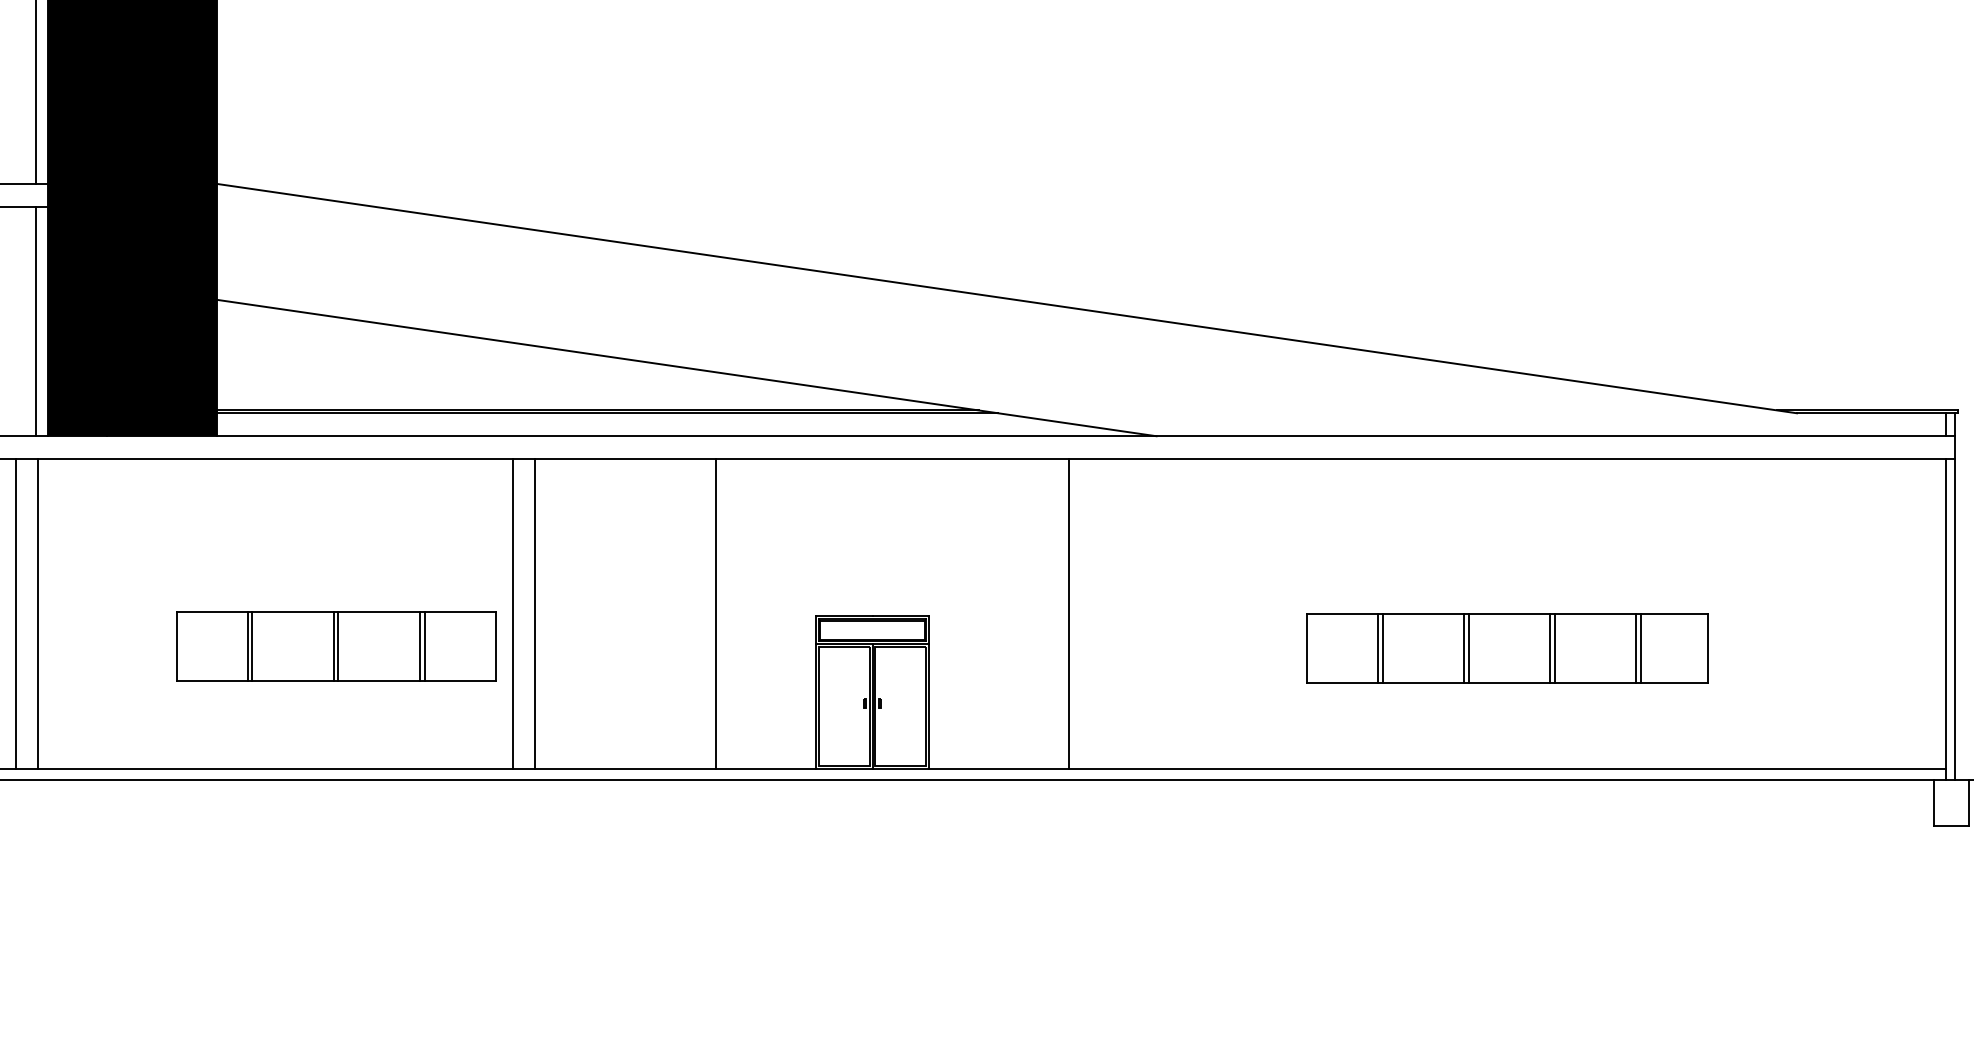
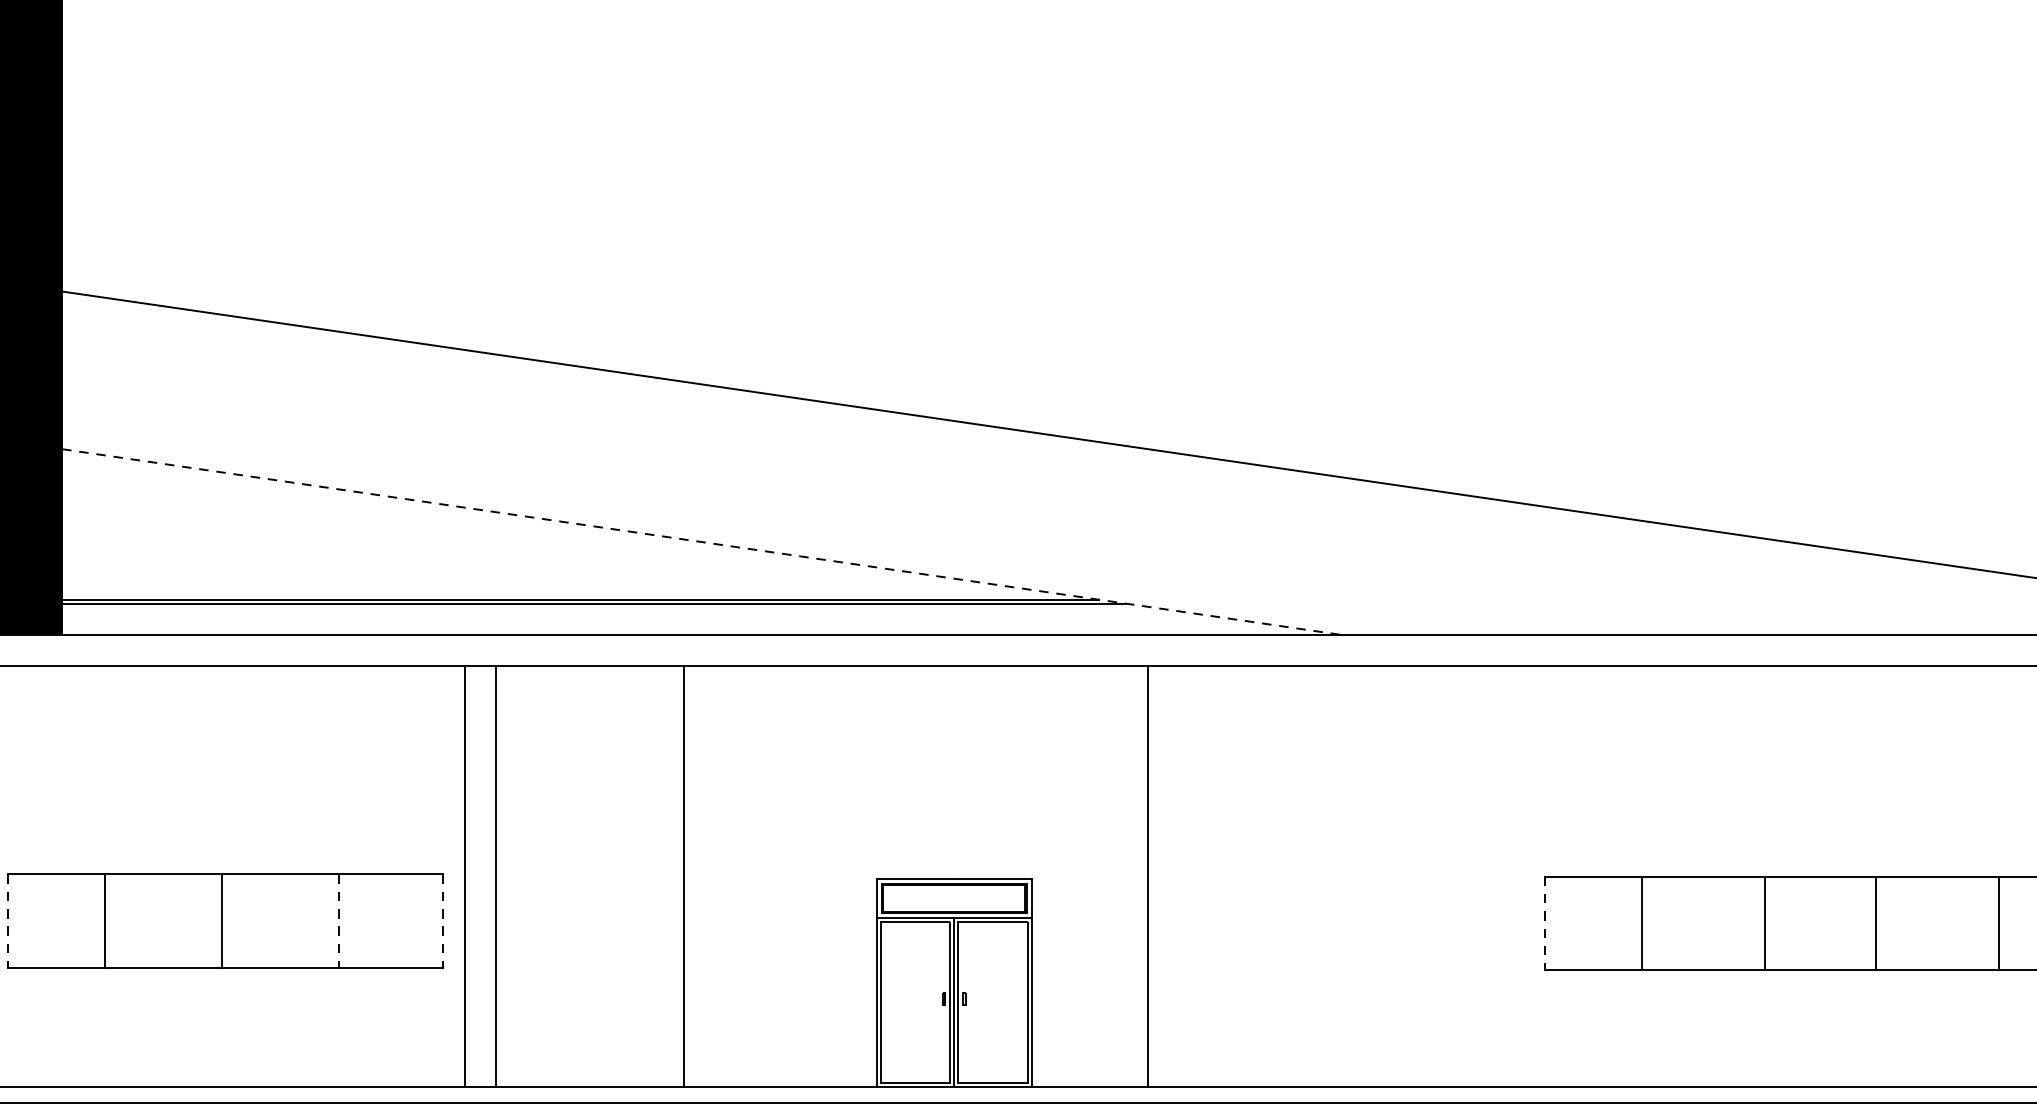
line: (686, 368) -> (701, 542), solid -> dashed
line: (715, 613) -> (683, 875), moved
line: (1069, 613) -> (1148, 875), moved
line: (252, 646) -> (110, 920), removed
line: (338, 646) -> (227, 920), removed
line: (424, 646) -> (344, 920), removed
line: (176, 647) -> (7, 922), solid -> dashed
line: (419, 647) -> (338, 922), solid -> dashed
line: (496, 647) -> (442, 922), solid -> dashed
line: (1306, 648) -> (1544, 923), solid -> dashed
line: (1382, 648) -> (1647, 923), removed
line: (1464, 648) -> (1759, 923), removed
line: (1554, 648) -> (1881, 923), removed
line: (1636, 648) -> (1993, 923), removed

